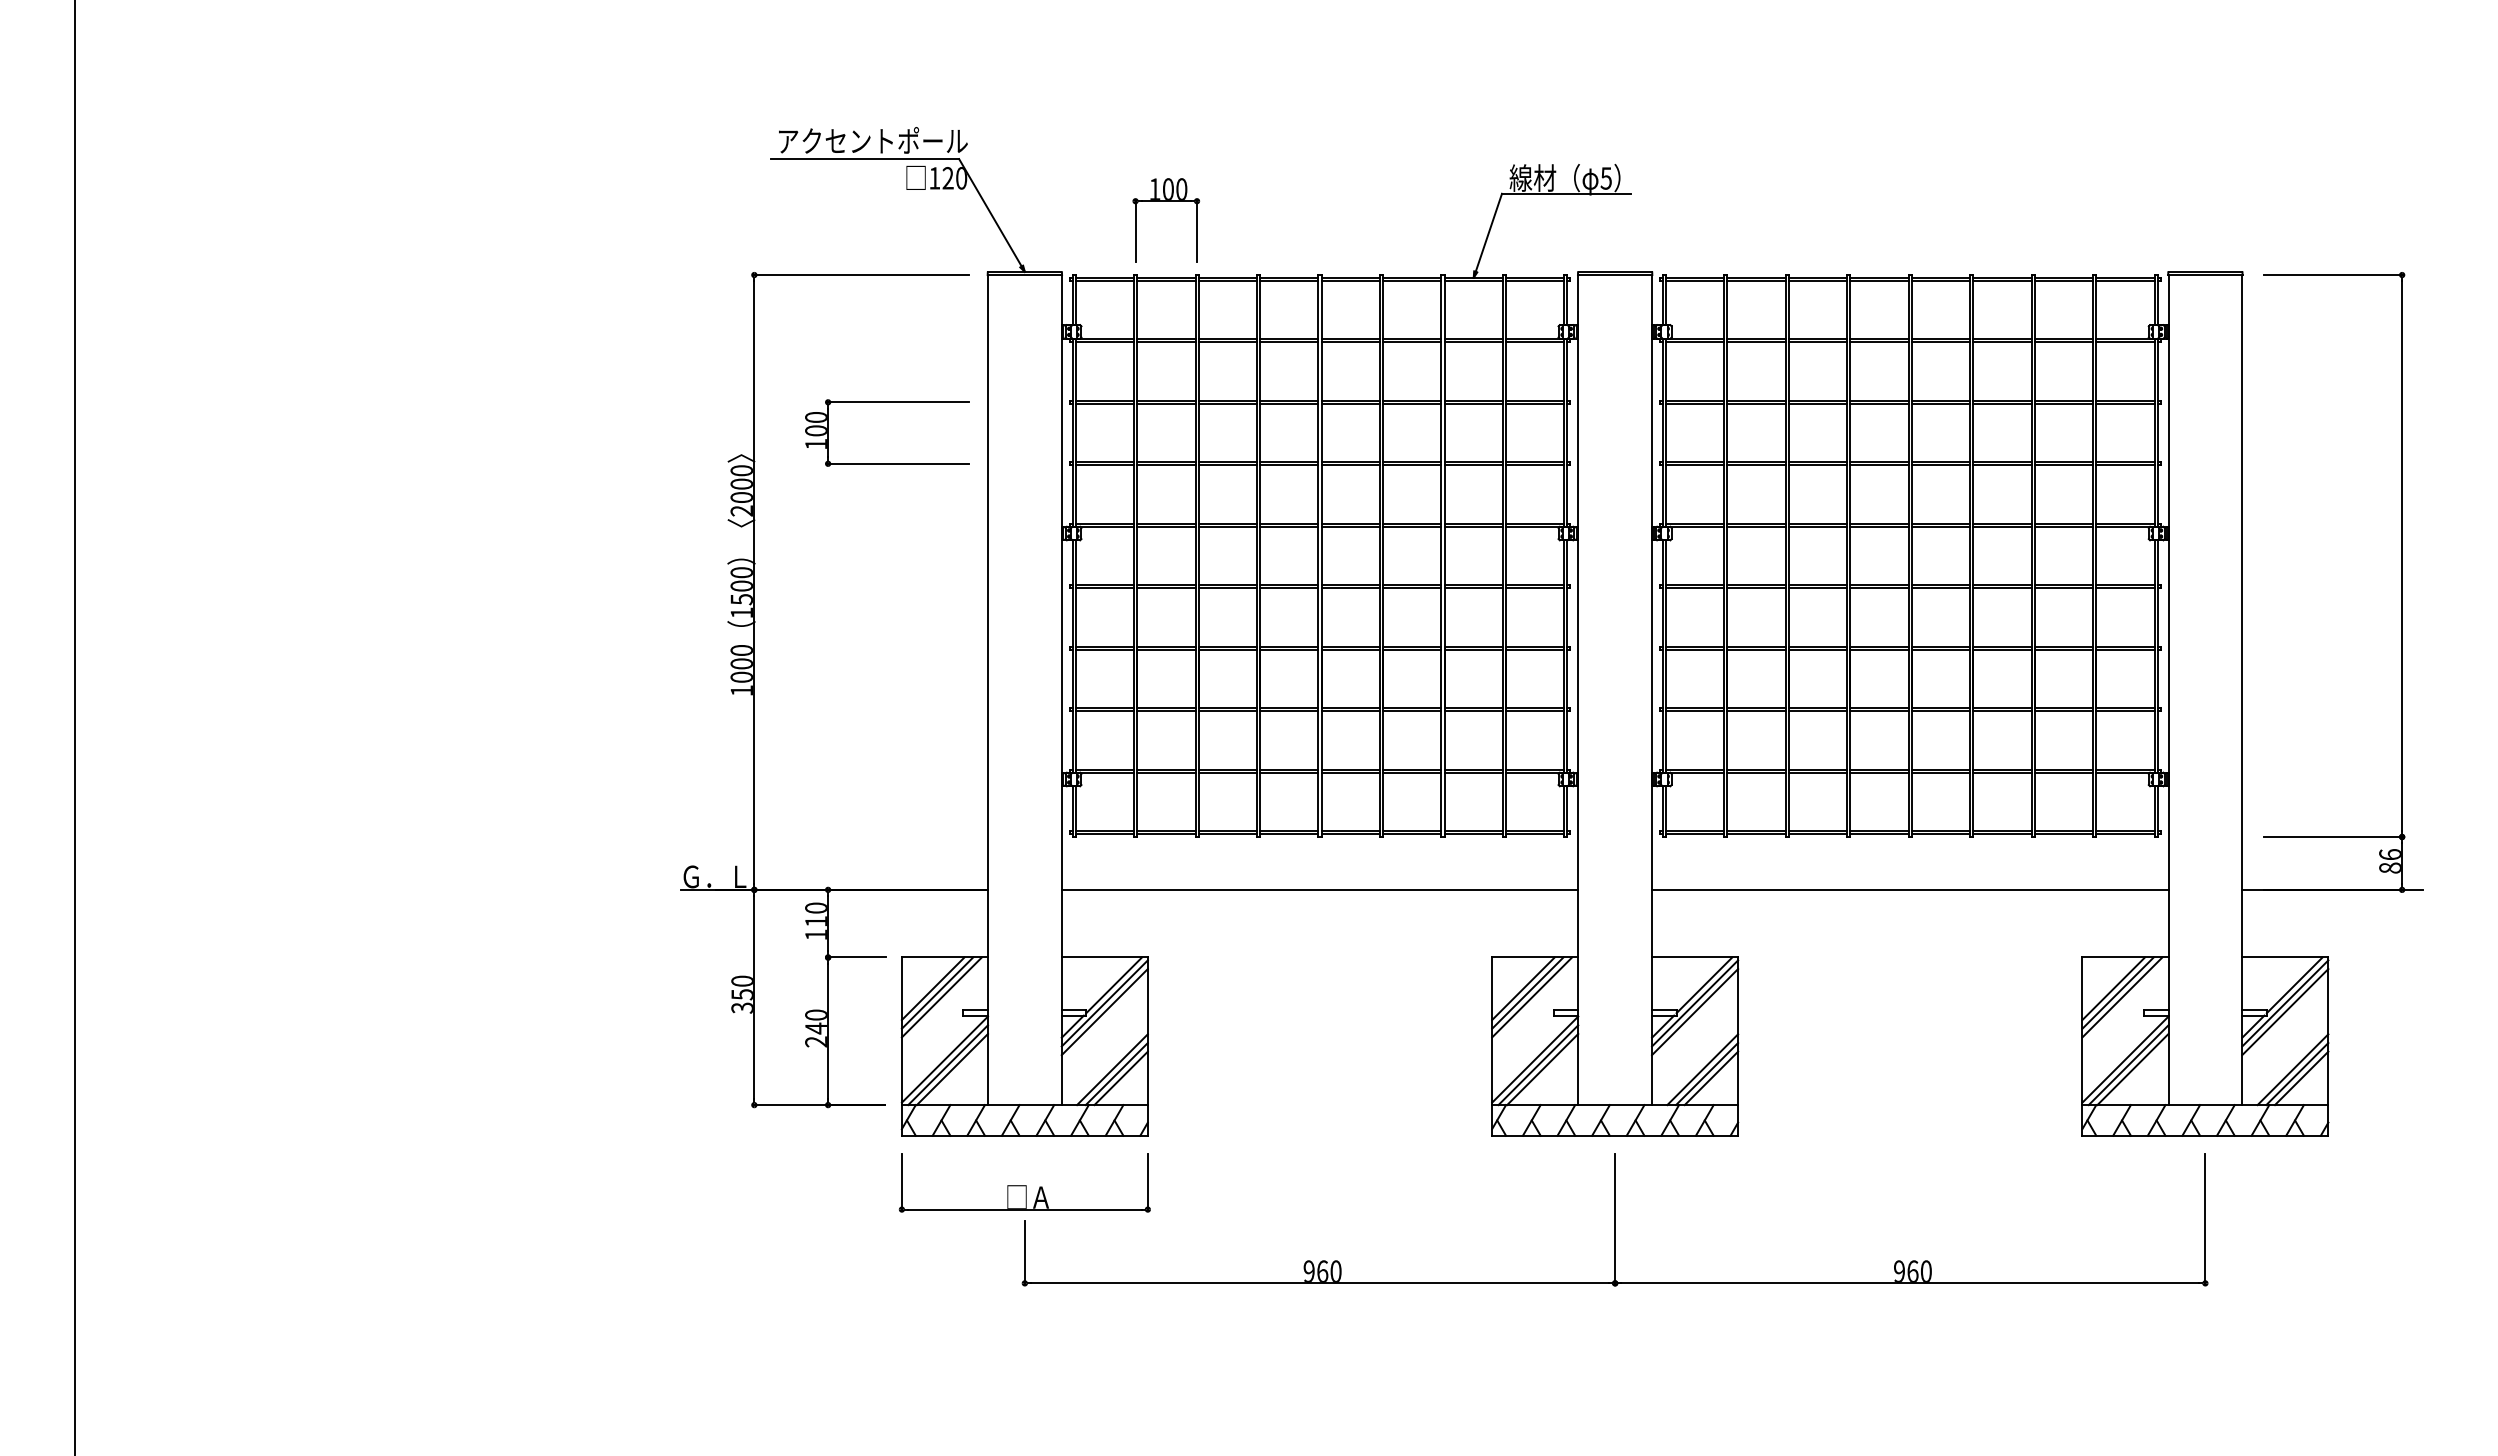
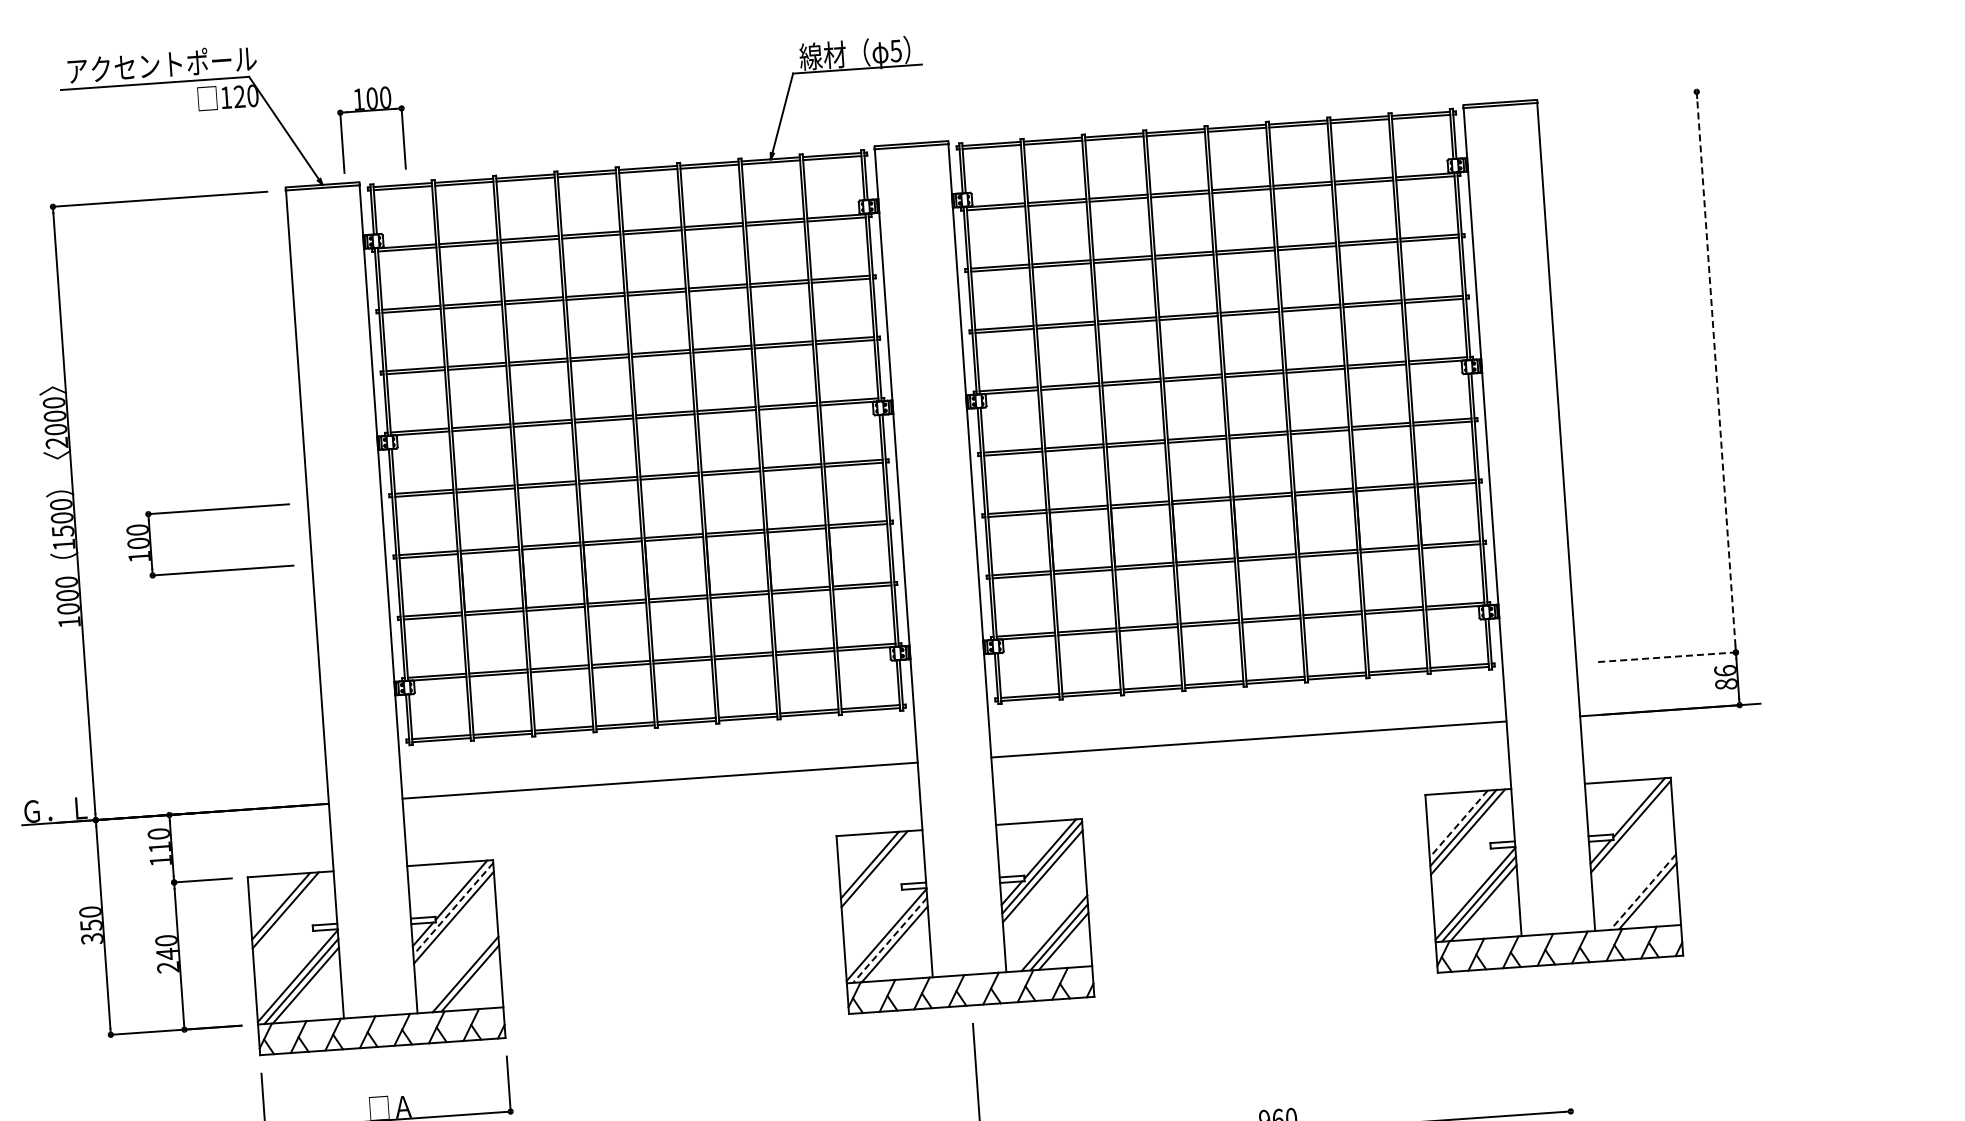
part: (1166, 201) -> (371, 110), moved
line: (2333, 275) -> (1628, 97), removed
part: (887, 402) -> (207, 510), moved
line: (2402, 556) -> (1716, 372), solid -> dashed
line: (2333, 836) -> (1667, 656), solid -> dashed
line: (2113, 989) -> (1458, 824), solid -> dashed
line: (941, 997) -> (290, 914), removed
line: (1532, 997) -> (879, 873), removed
line: (1104, 1003) -> (453, 909), solid -> dashed
line: (2285, 1012) -> (1631, 835), removed
line: (1538, 1065) -> (890, 940), solid -> dashed
line: (2292, 1070) -> (1642, 893), solid -> dashed
line: (1120, 1078) -> (474, 982), removed
line: (2301, 1078) -> (1652, 900), removed
line: (2205, 1218) -> (1566, 1046), removed

